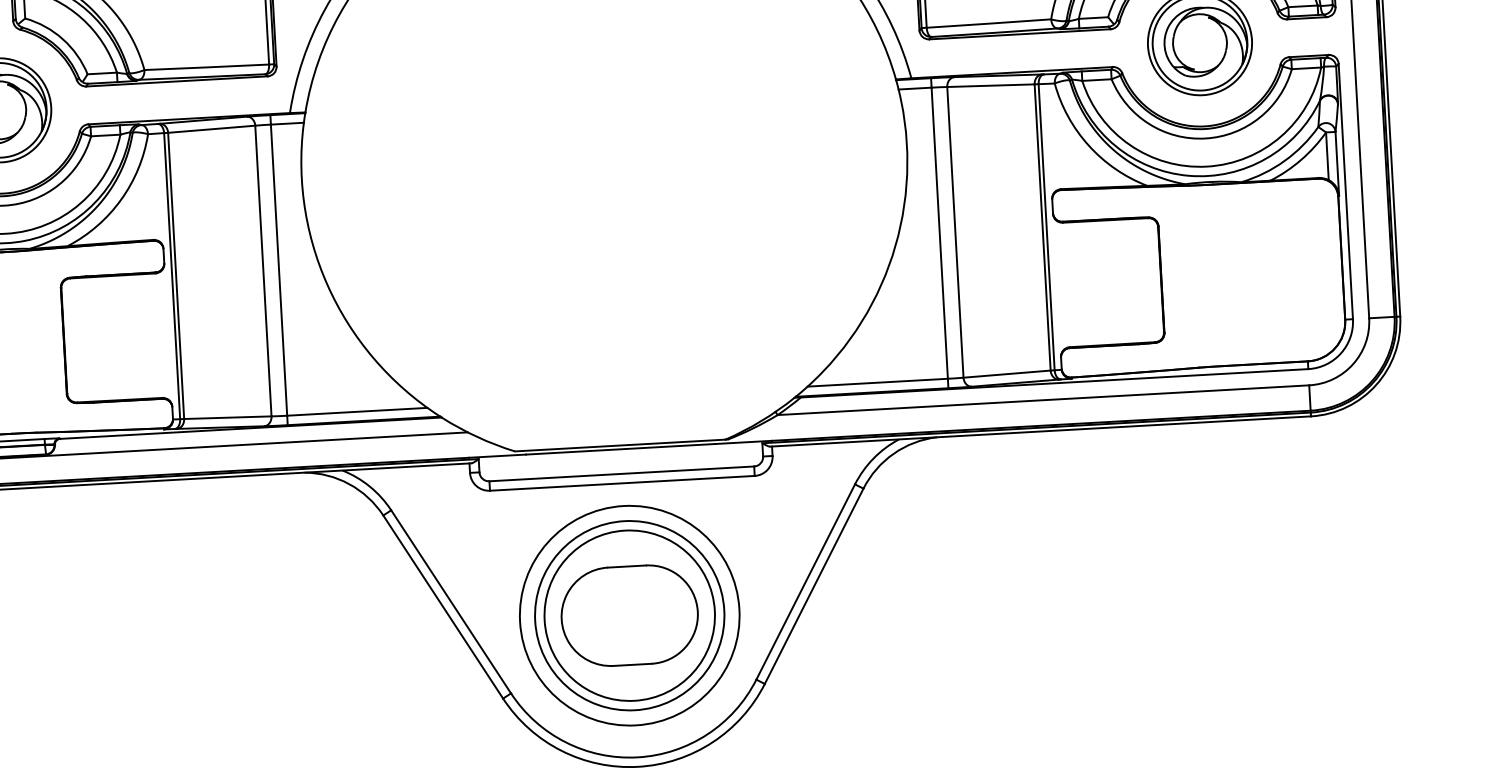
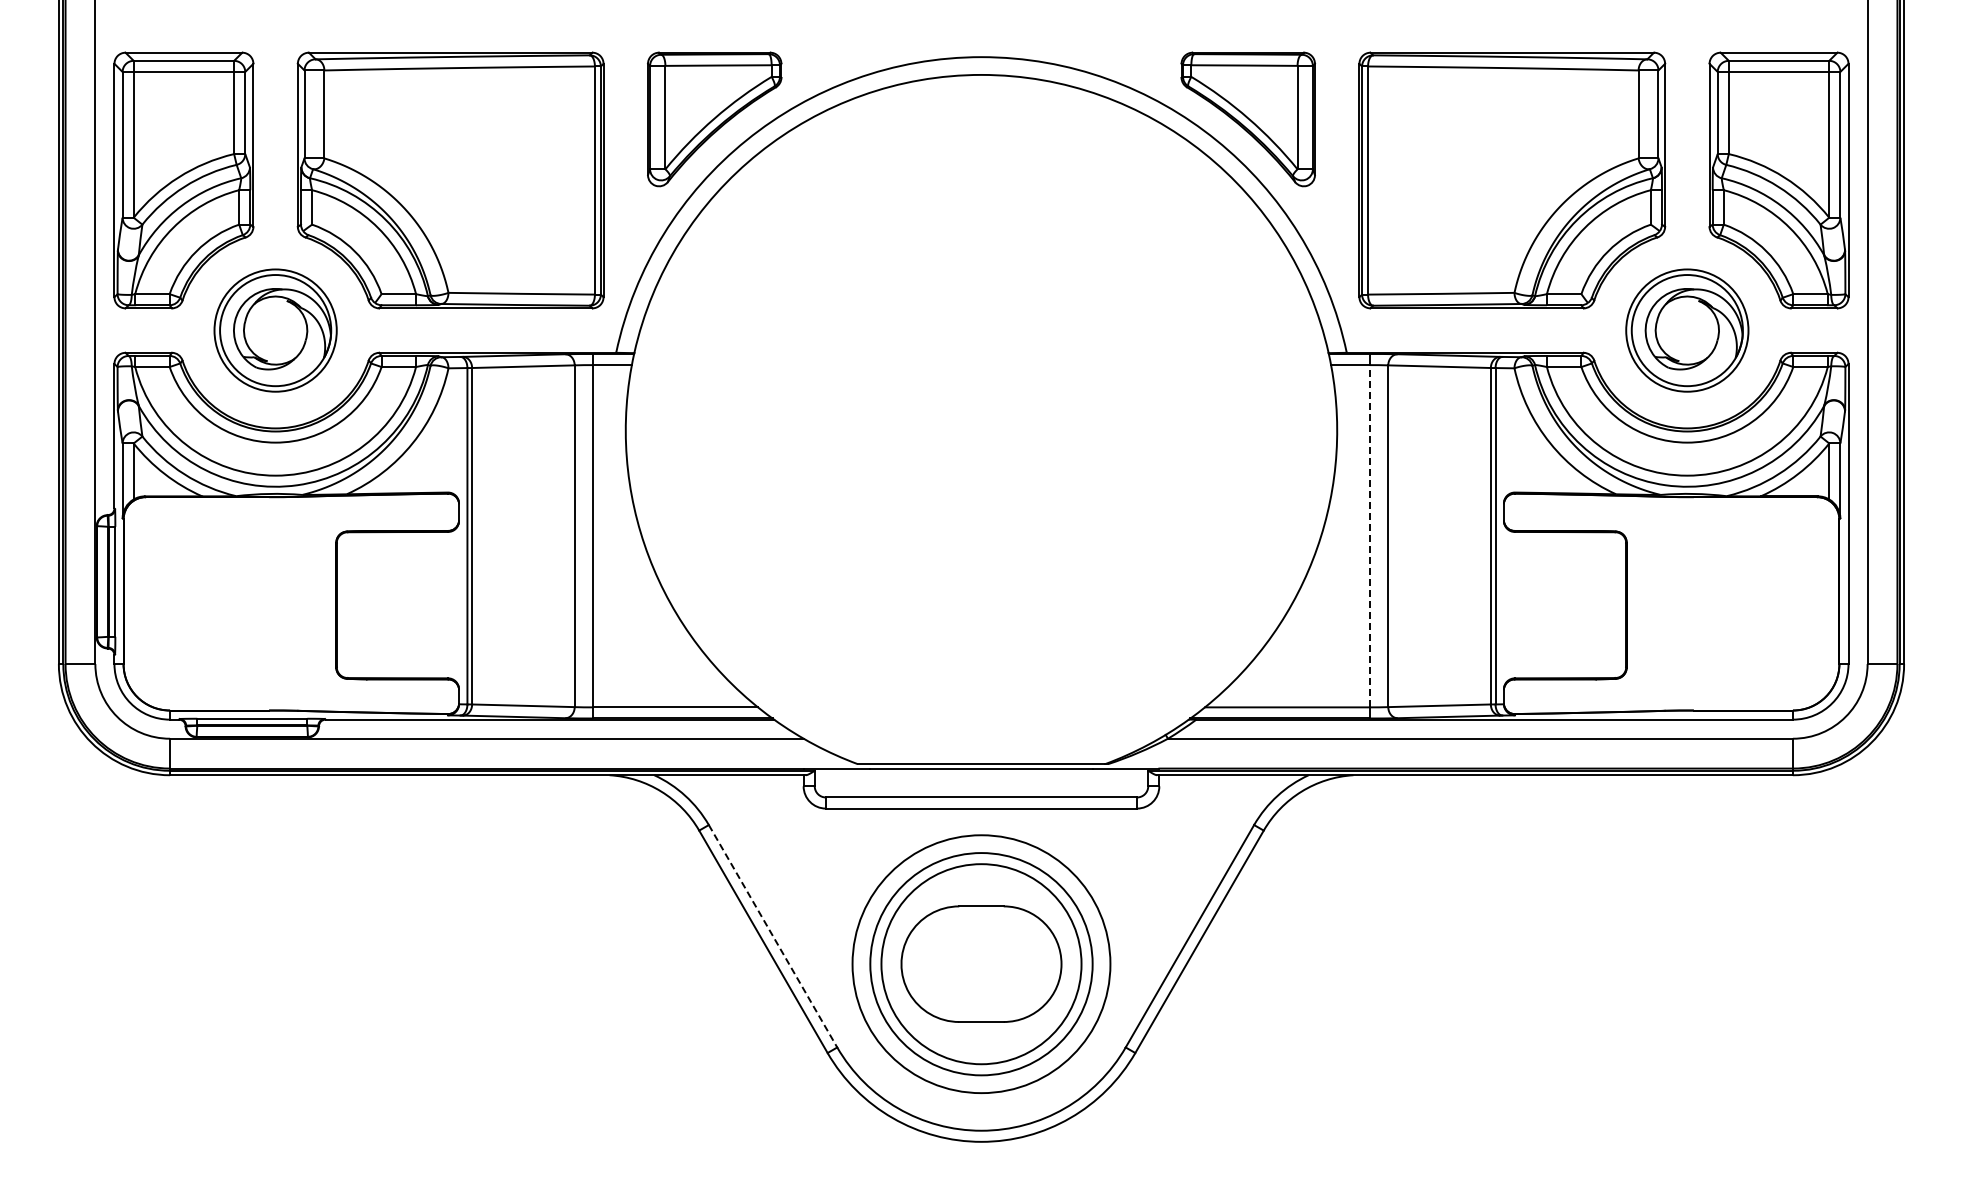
line: (939, 232) -> (1369, 535), solid -> dashed
line: (451, 602) -> (773, 936), solid -> dashed

